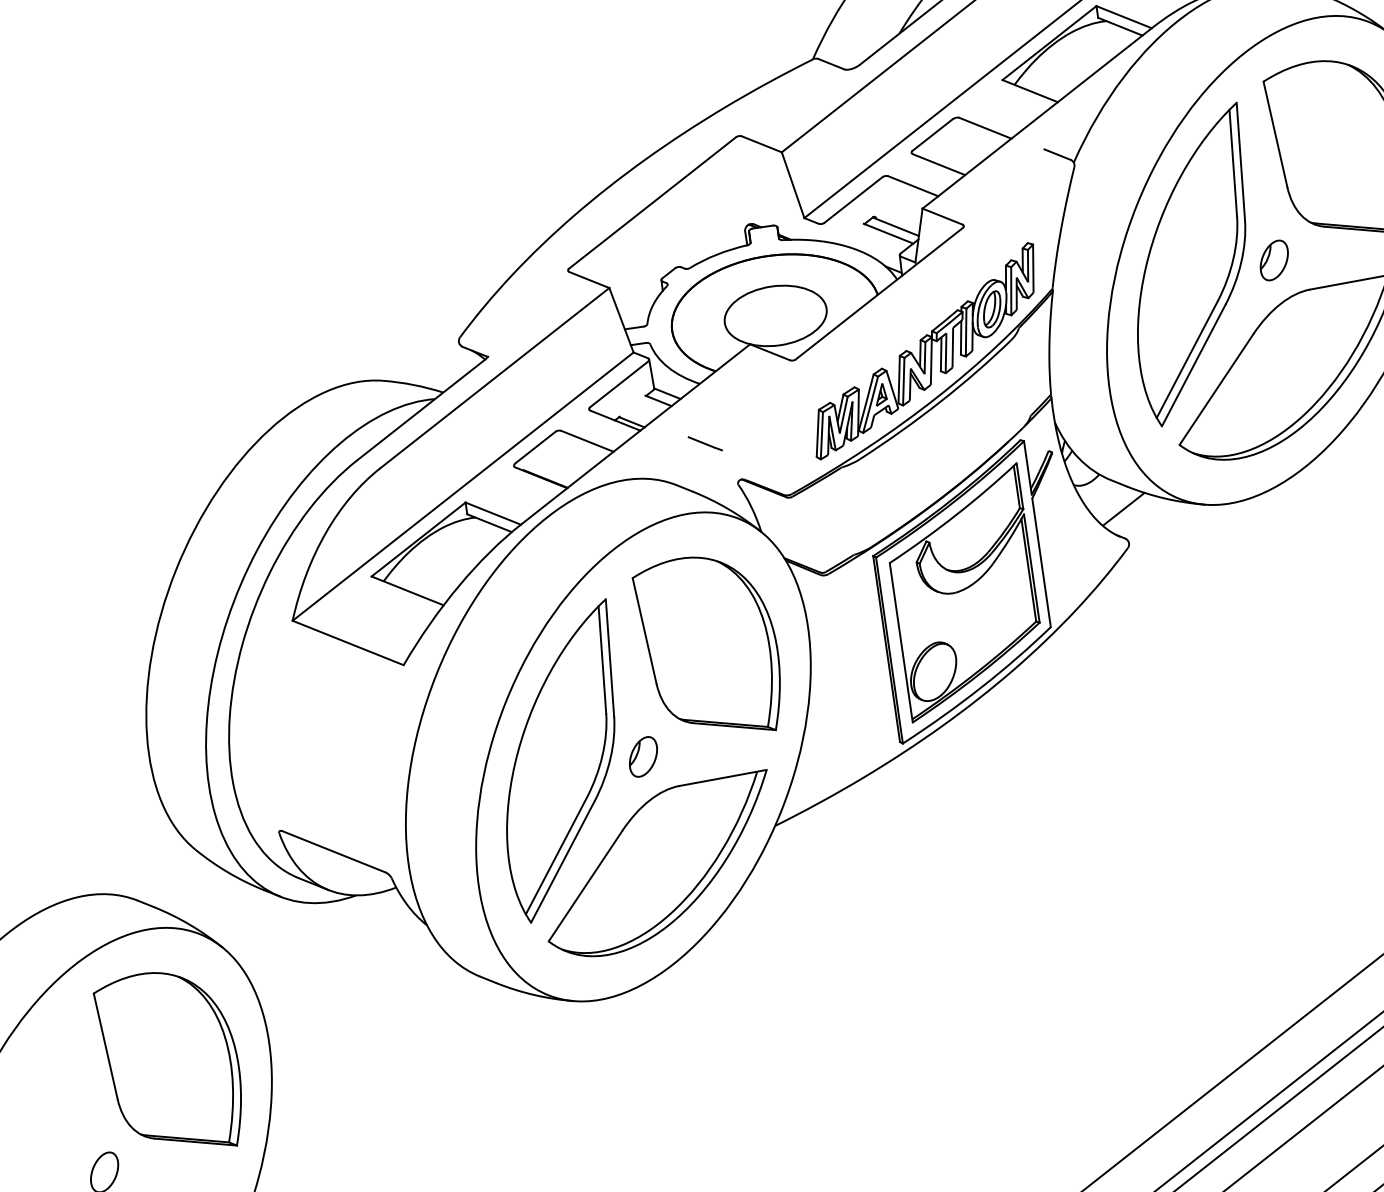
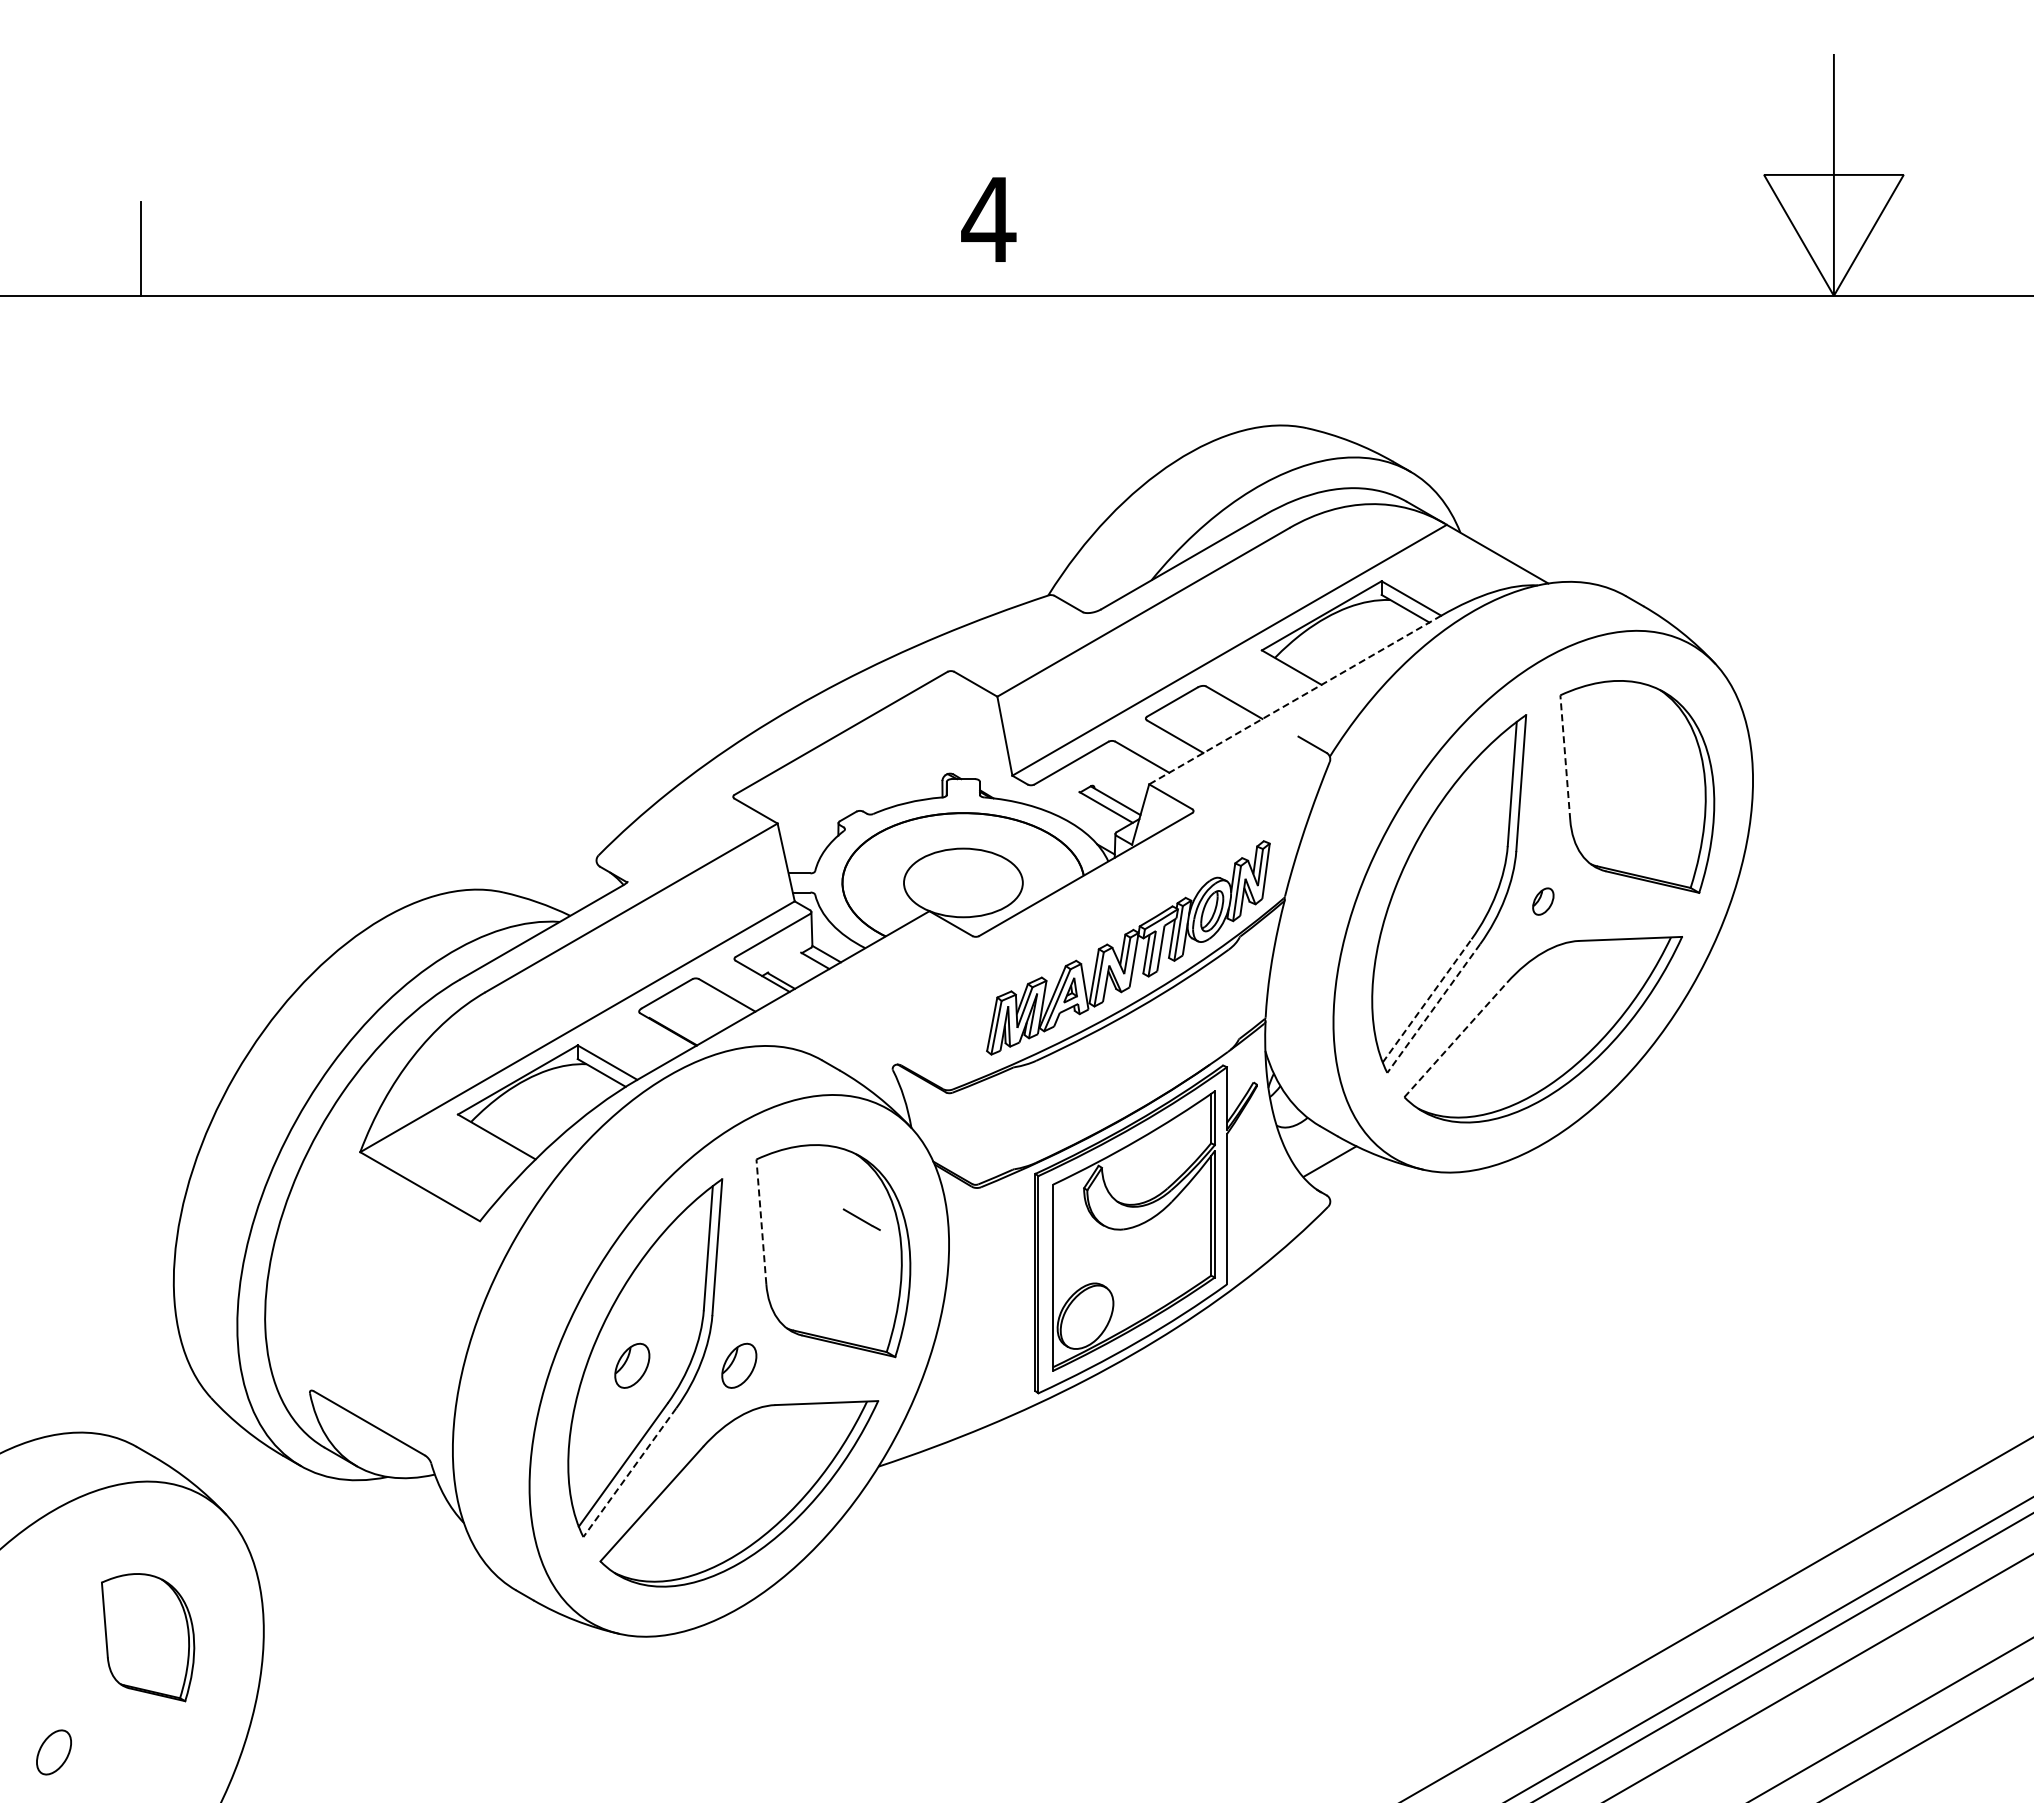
line: (1037, 118) -> (1295, 700), solid -> dashed
line: (1275, 134) -> (1565, 757), solid -> dashed
part: (1274, 260) -> (1543, 901), size x0.6
line: (1187, 359) -> (1427, 1000), solid -> dashed
line: (1193, 365) -> (1433, 1008), solid -> dashed
line: (1216, 389) -> (1455, 1039), solid -> dashed
line: (705, 443) -> (861, 1219), moved
line: (644, 630) -> (761, 1221), solid -> dashed
part: (551, 769) -> (632, 1365), added
line: (562, 862) -> (629, 1473), solid -> dashed
part: (170, 1062) -> (147, 1637), size x0.6

